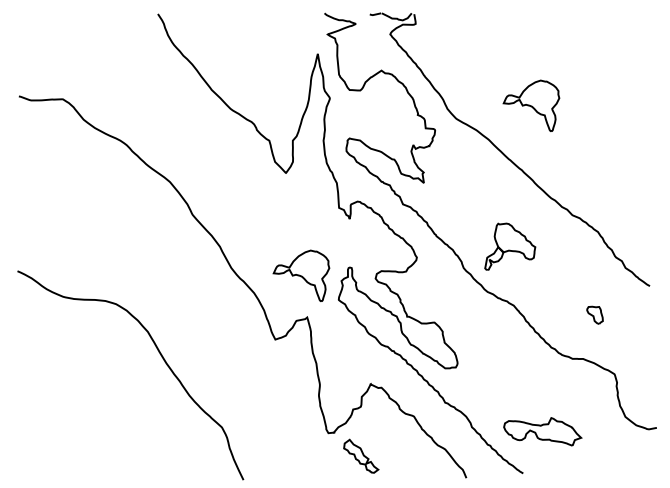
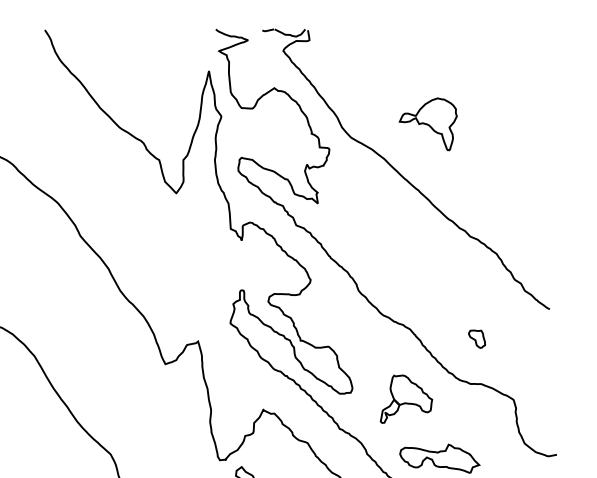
part: (510, 246) -> (406, 398), moved
part: (301, 275) -> (192, 298), removed
part: (594, 314) -> (476, 338), moved

